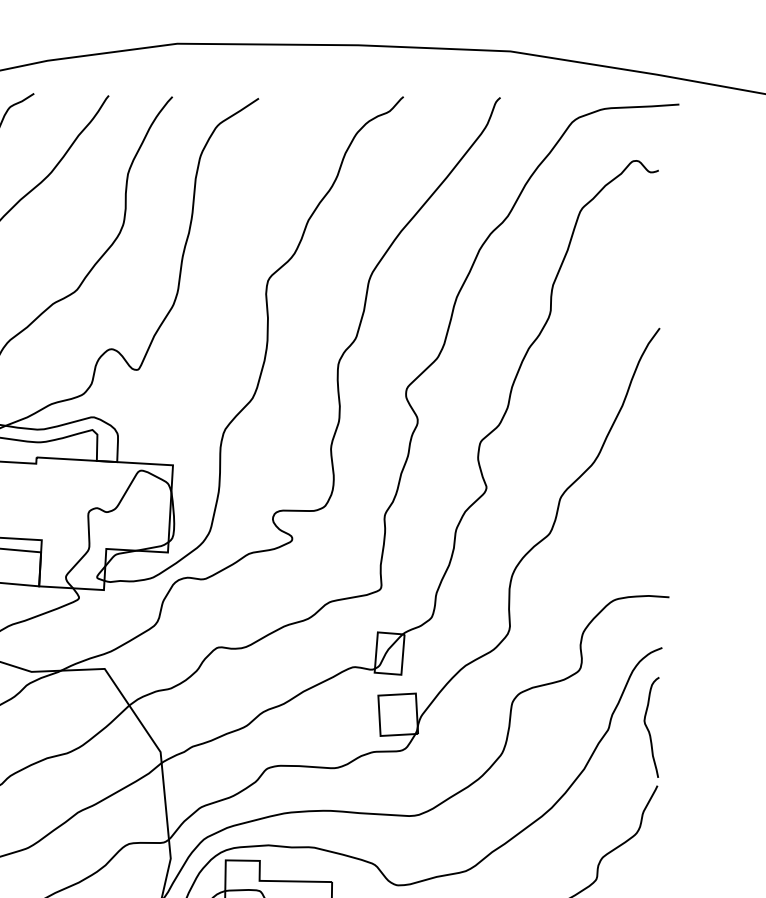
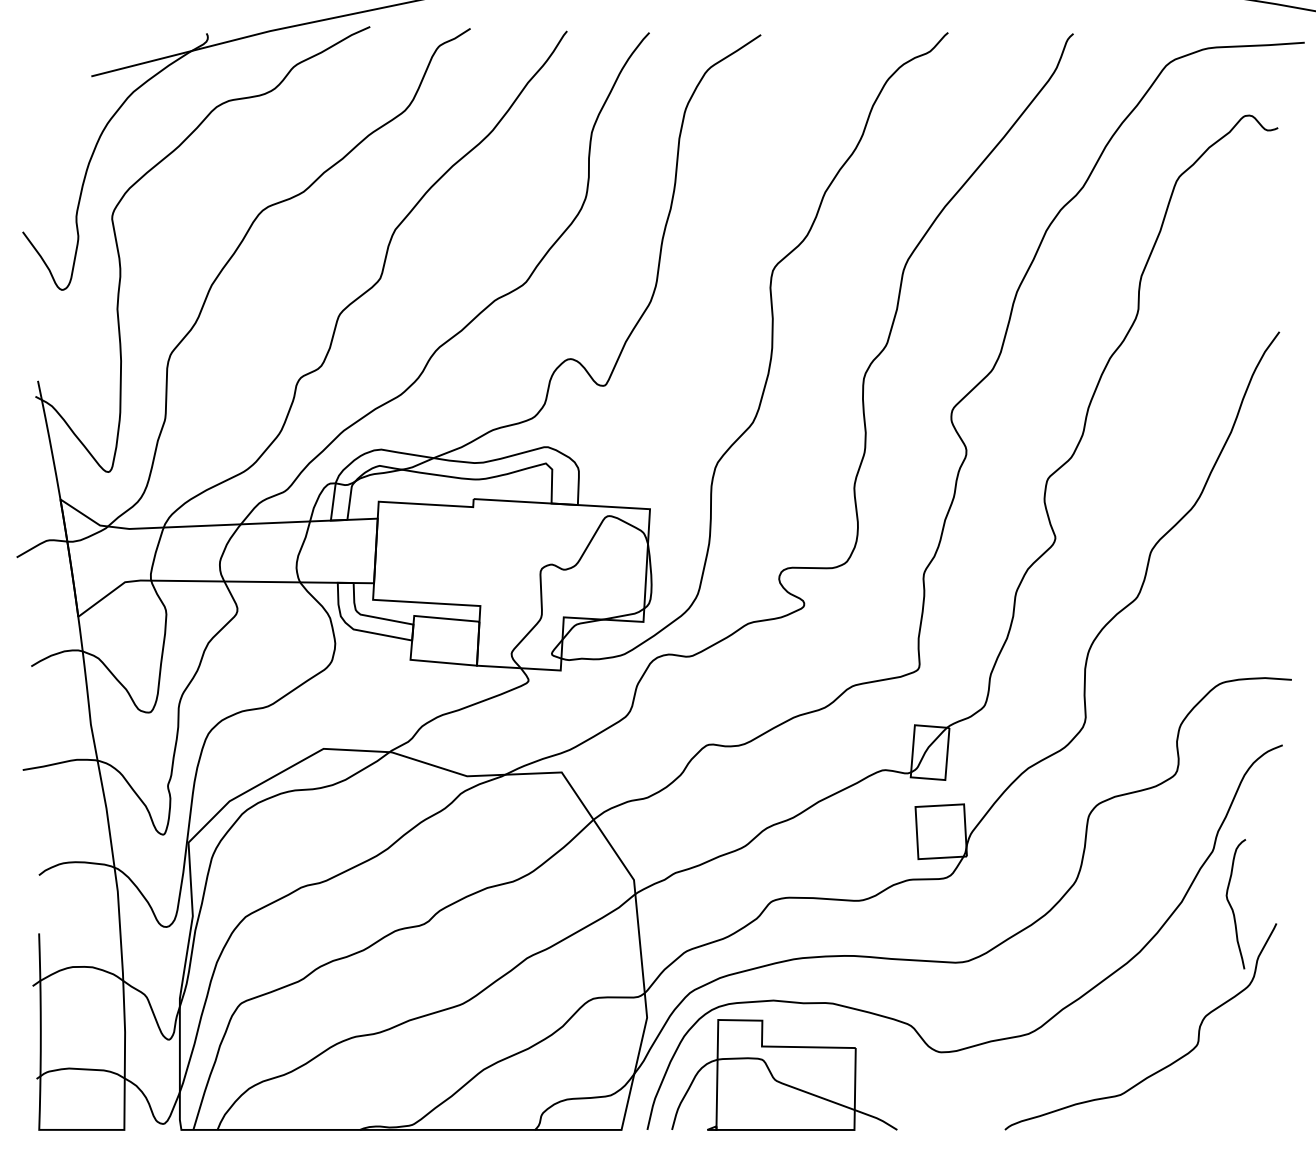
curve: (648, 728) -> (1231, 905), moved

